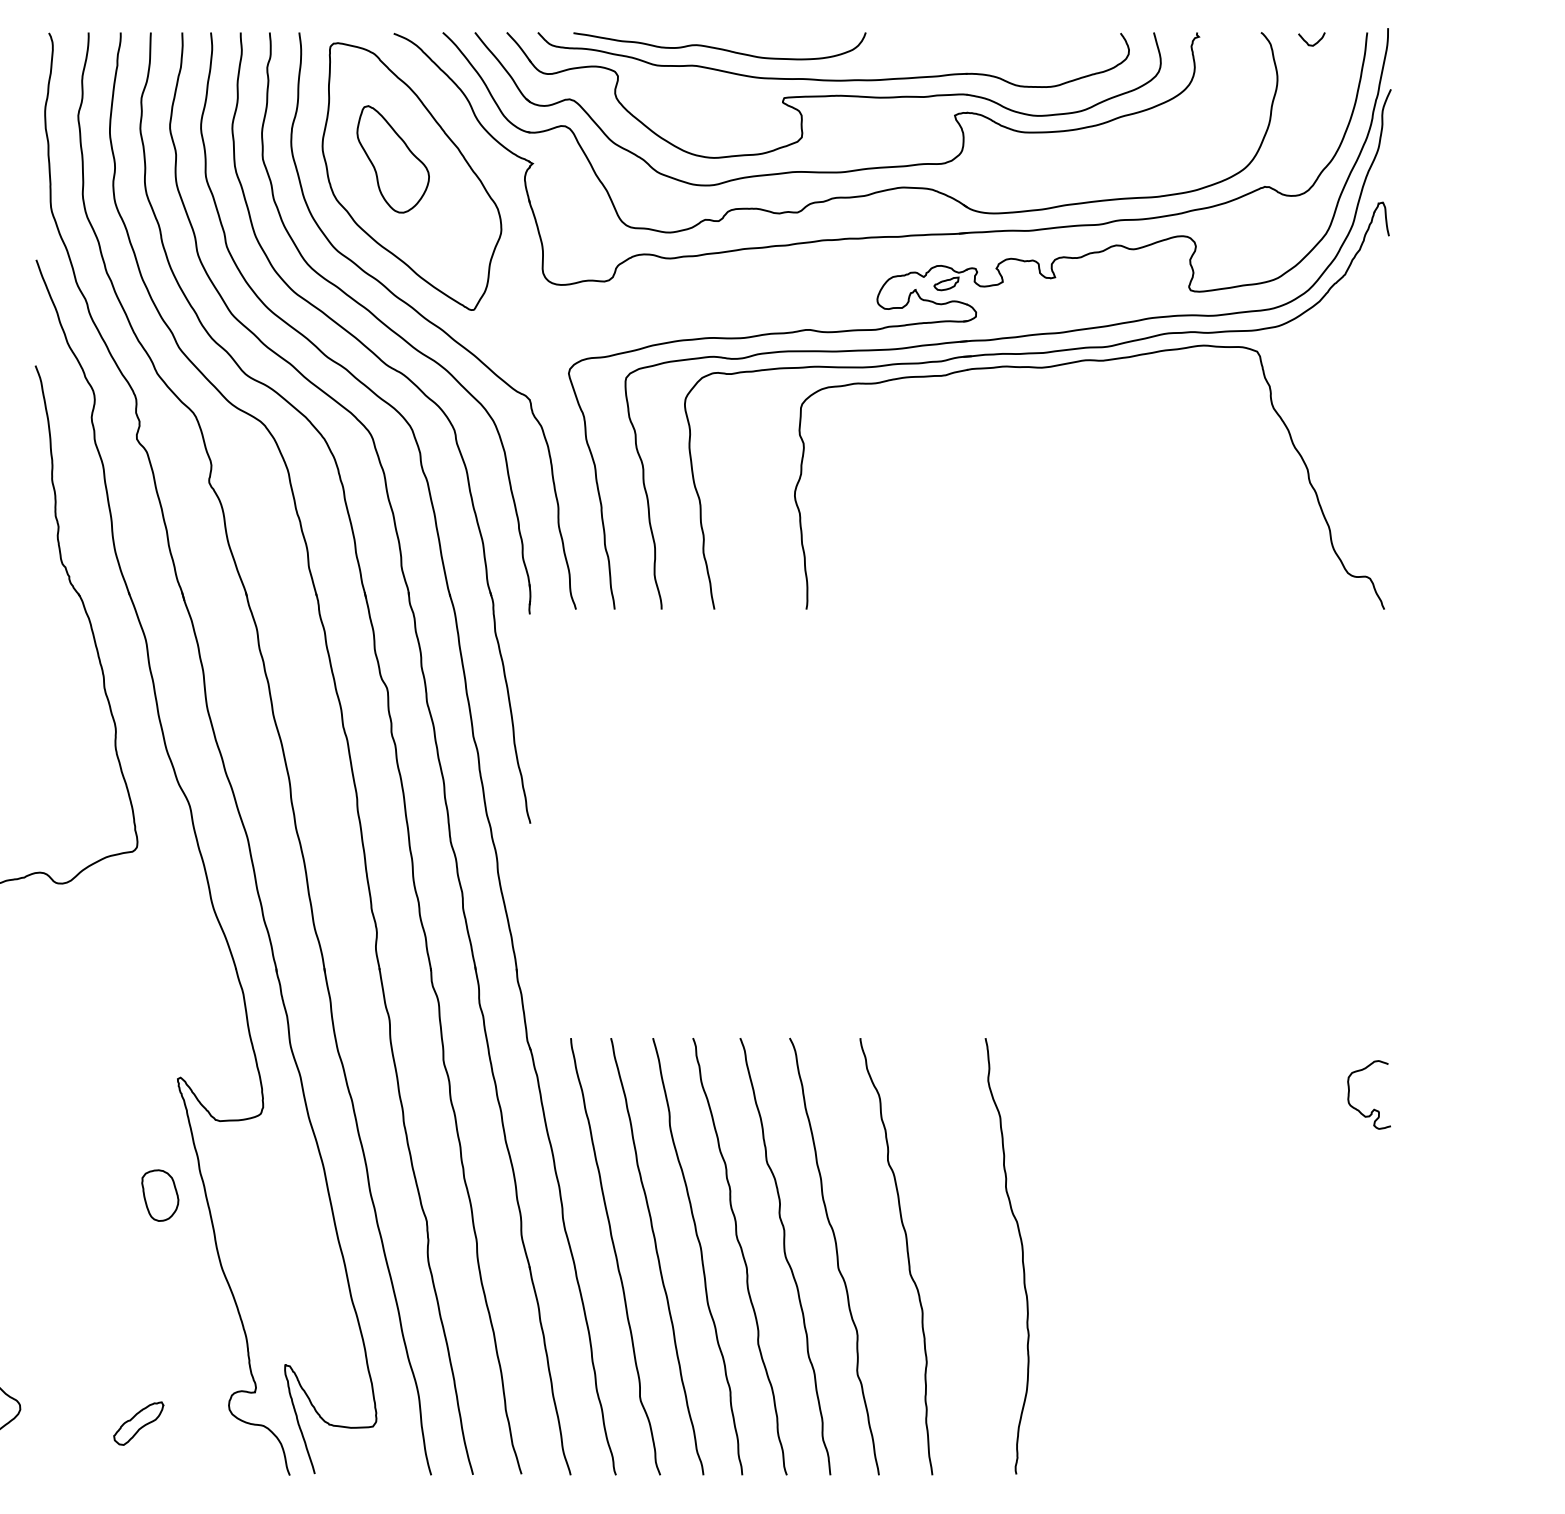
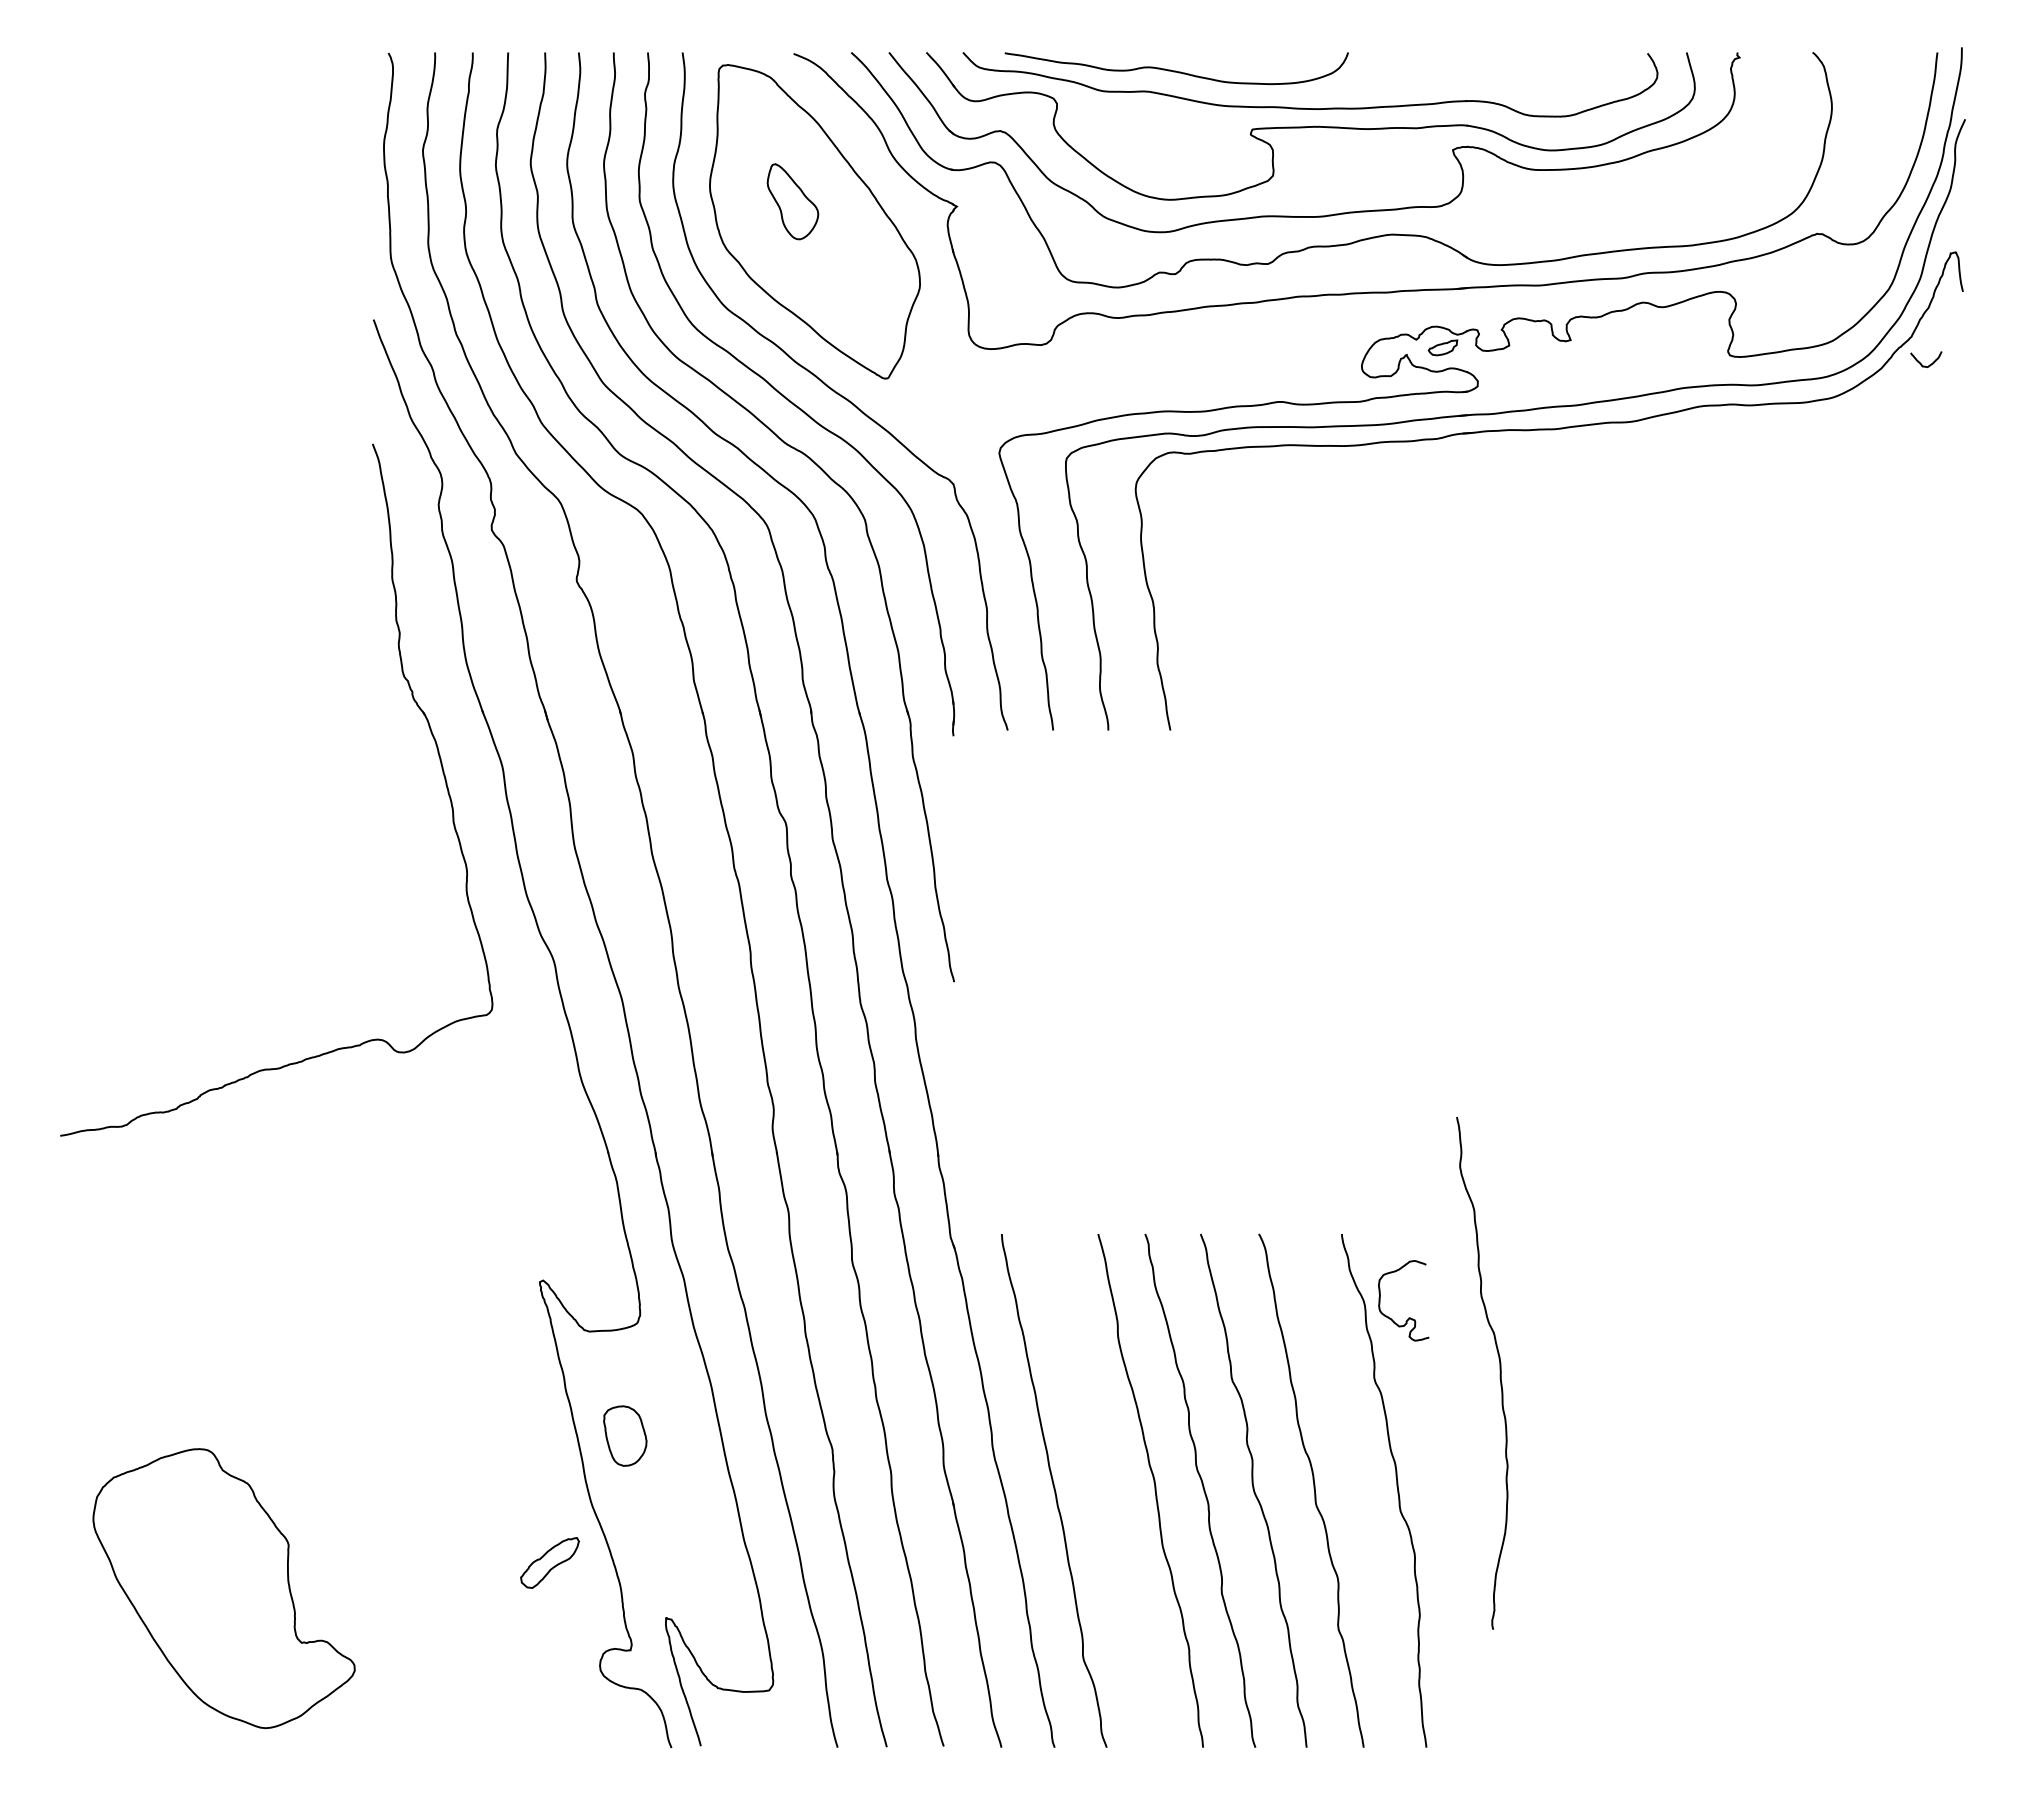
curve: (1314, 43) -> (1929, 364), moved
part: (392, 159) -> (792, 201), size x0.6
part: (1068, 364) -> (1586, 442), removed
curve: (1373, 1109) -> (1408, 1317), moved
part: (160, 1195) -> (625, 1435), moved
curve: (657, 1256) -> (1103, 1490), removed
curve: (1021, 1256) -> (1499, 1373), moved
part: (138, 1423) -> (549, 1562), moved

